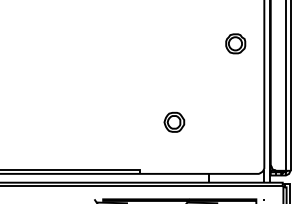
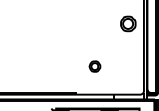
part: (235, 43) -> (128, 23), size x1.4

